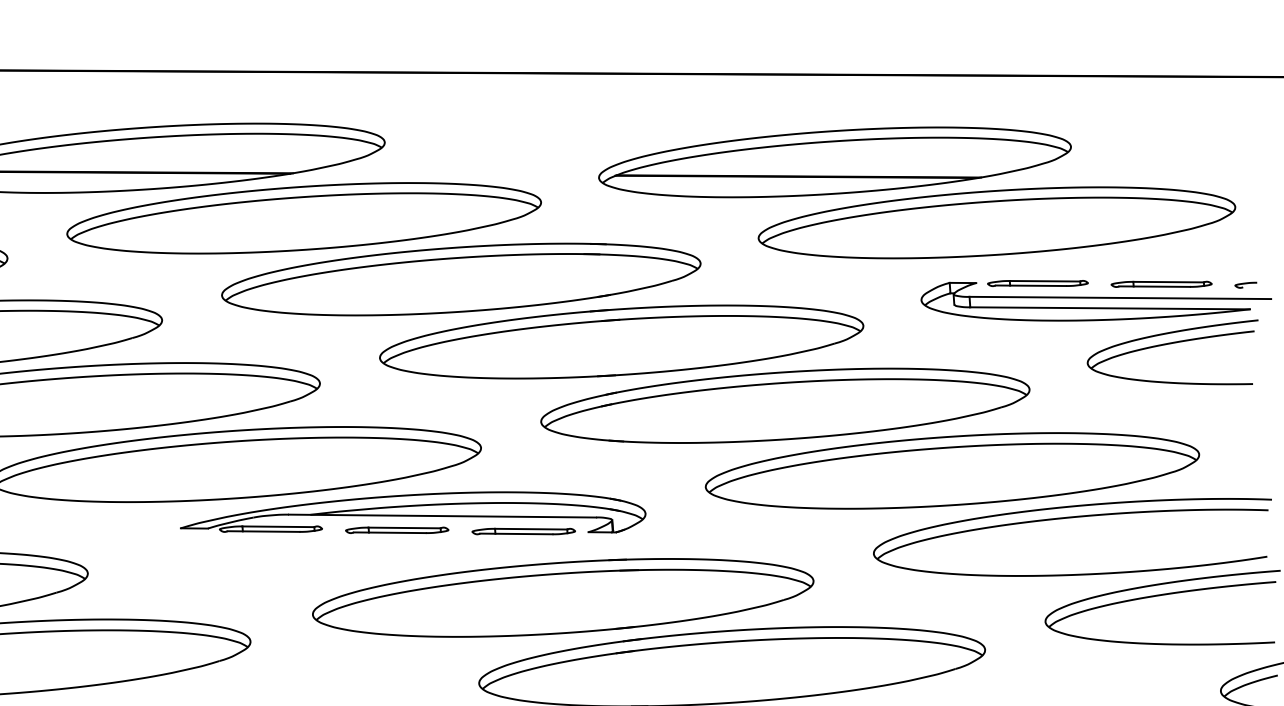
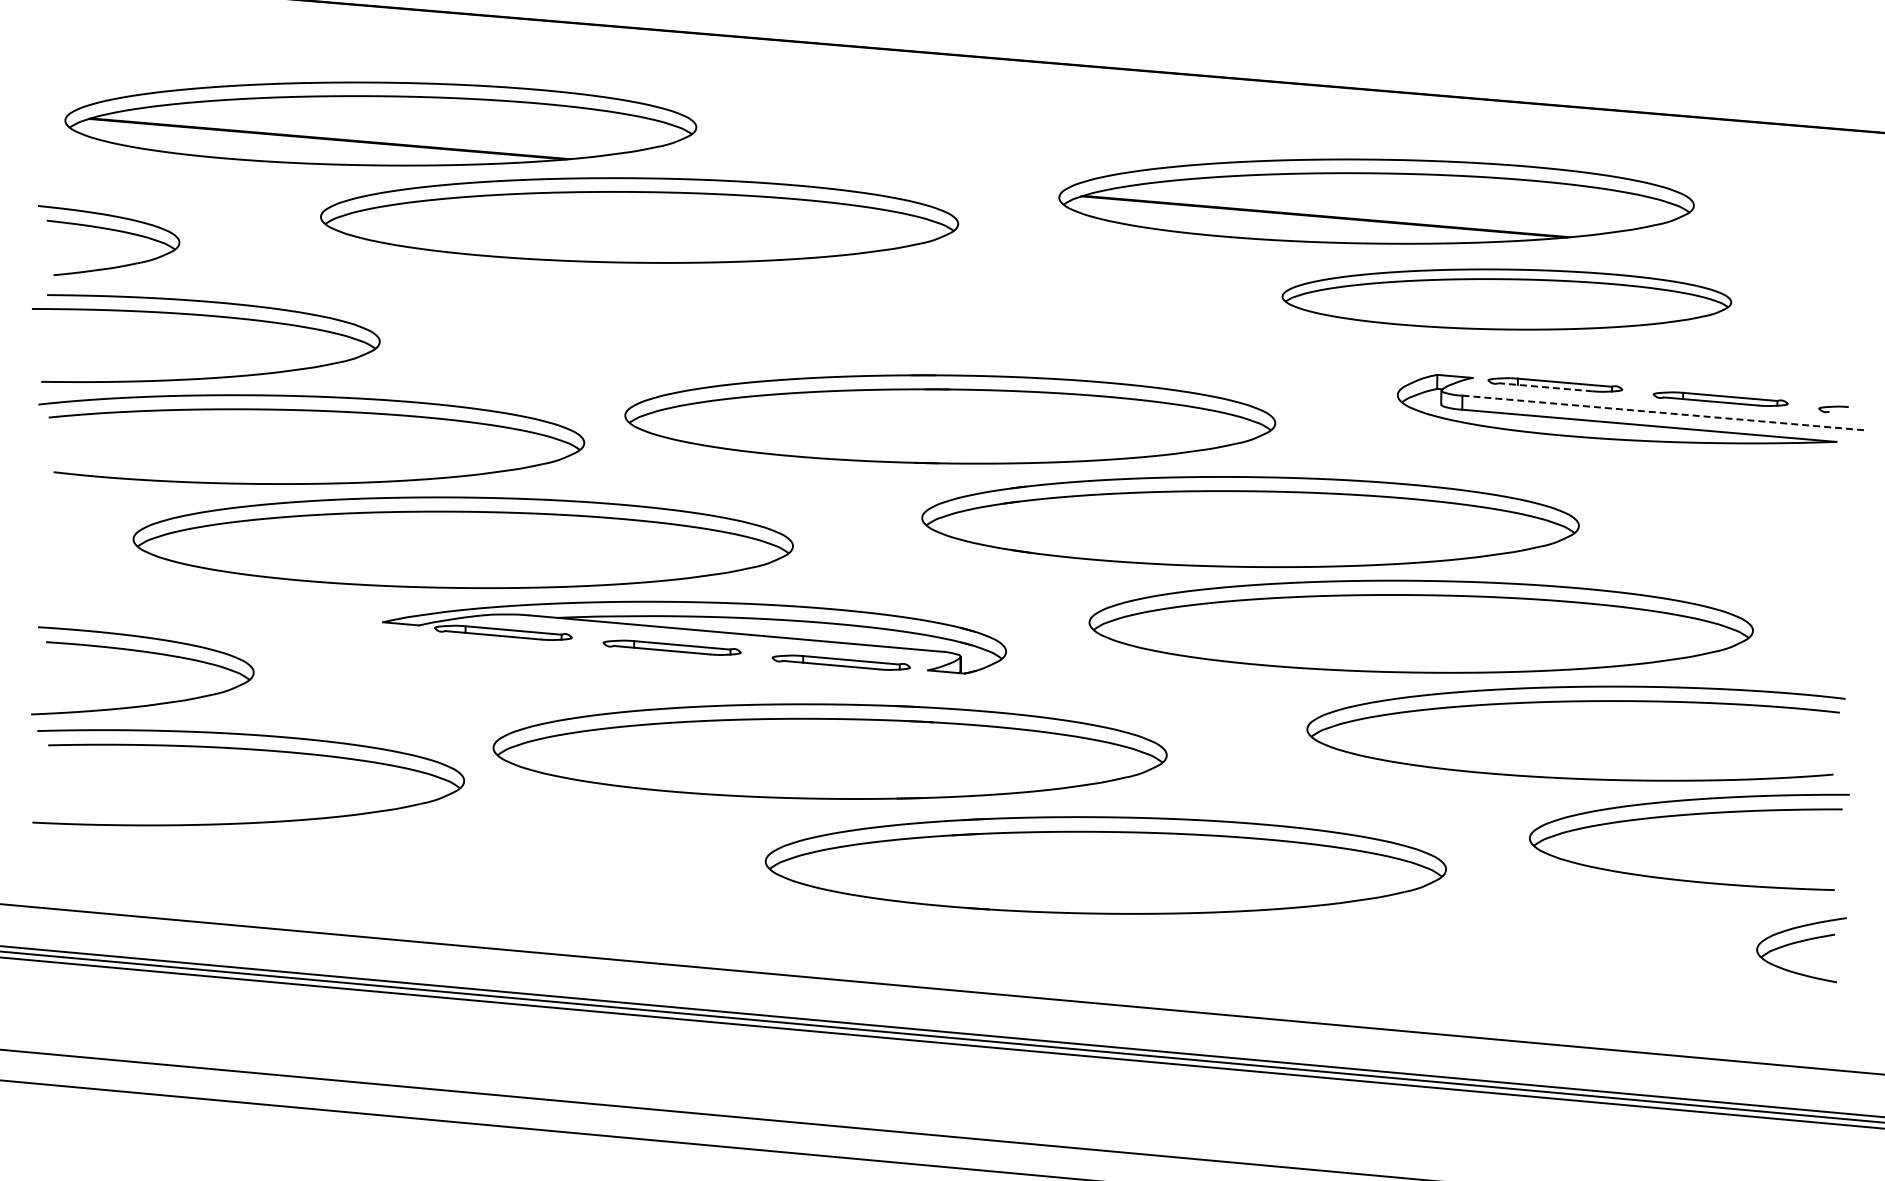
part: (834, 162) -> (1376, 201), moved
part: (304, 218) -> (639, 220), moved
part: (996, 222) -> (1506, 299), size x0.7
part: (460, 279) -> (783, 318), removed
line: (1030, 285) -> (1545, 387), solid -> dashed
line: (1120, 298) -> (1664, 413), solid -> dashed
part: (621, 342) -> (950, 419), moved
part: (1169, 344) -> (1724, 480), removed
part: (785, 406) -> (1250, 522), moved
part: (562, 597) -> (829, 751), moved

